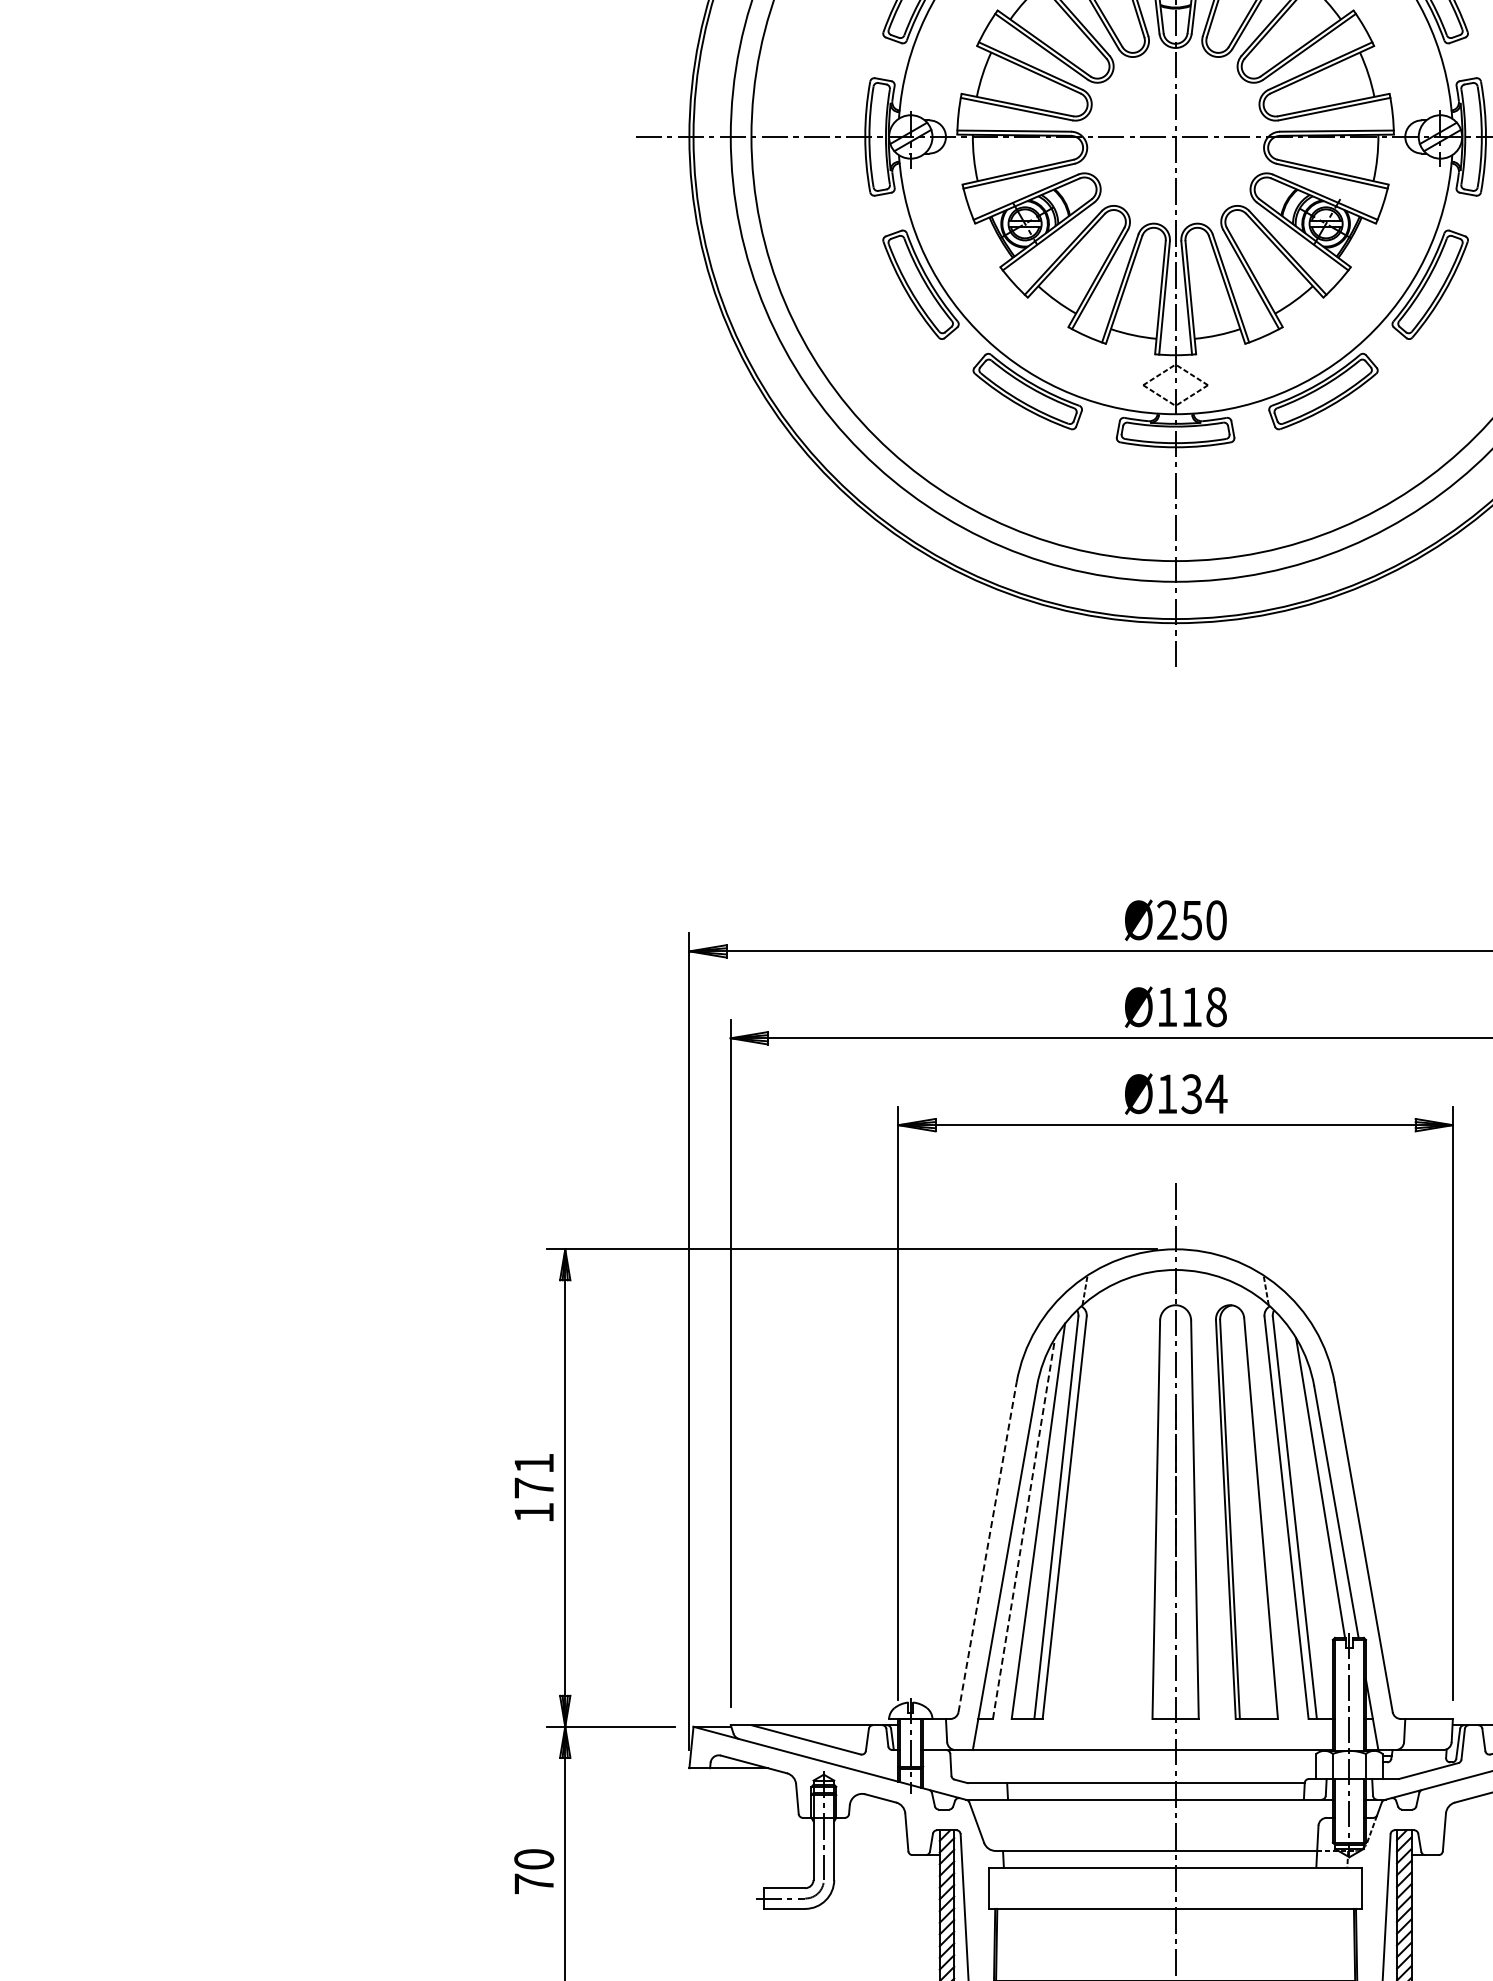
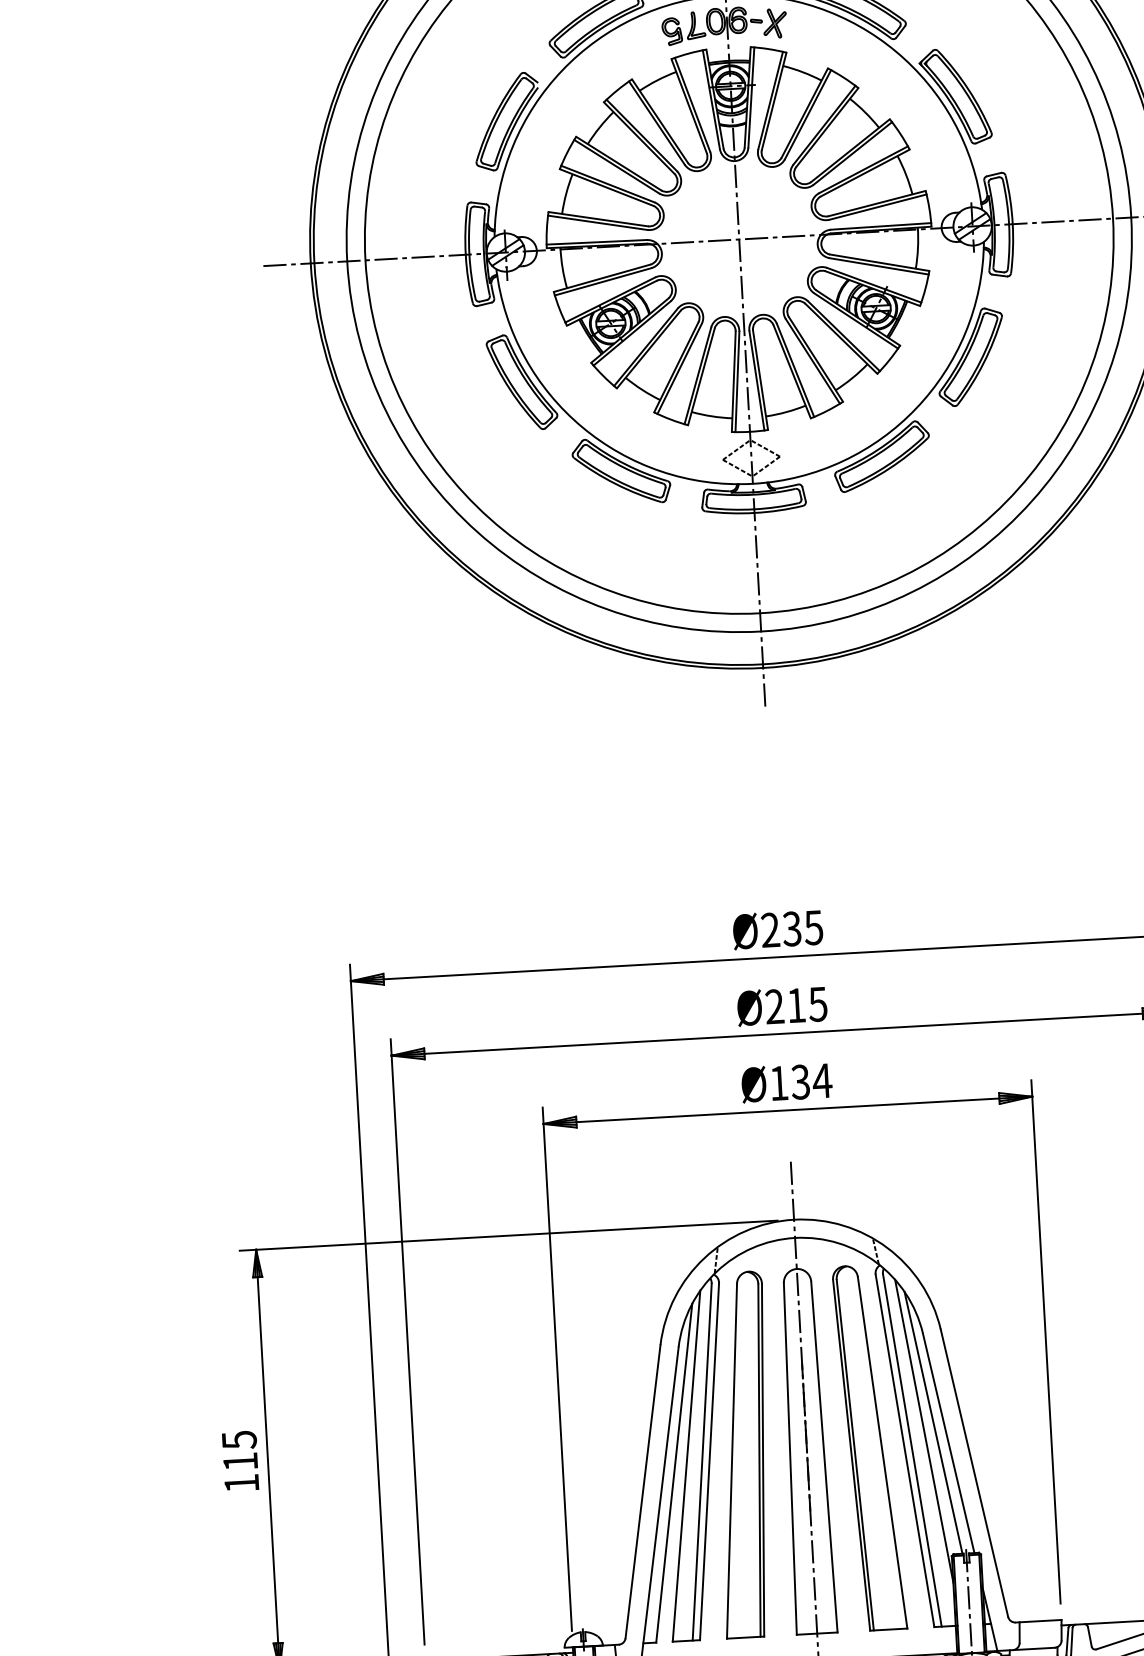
text: (1203, 920) -> (802, 928), Ø250 -> Ø235
text: (1191, 1007) -> (796, 1005), Ø118 -> Ø215
text: (534, 1475) -> (240, 1450), 171 -> 115
line: (1309, 1496) -> (924, 1430), added
part: (1104, 1511) -> (744, 1454), added
line: (1024, 1527) -> (674, 1472), dashed -> solid
line: (987, 1546) -> (642, 1490), dashed -> solid

